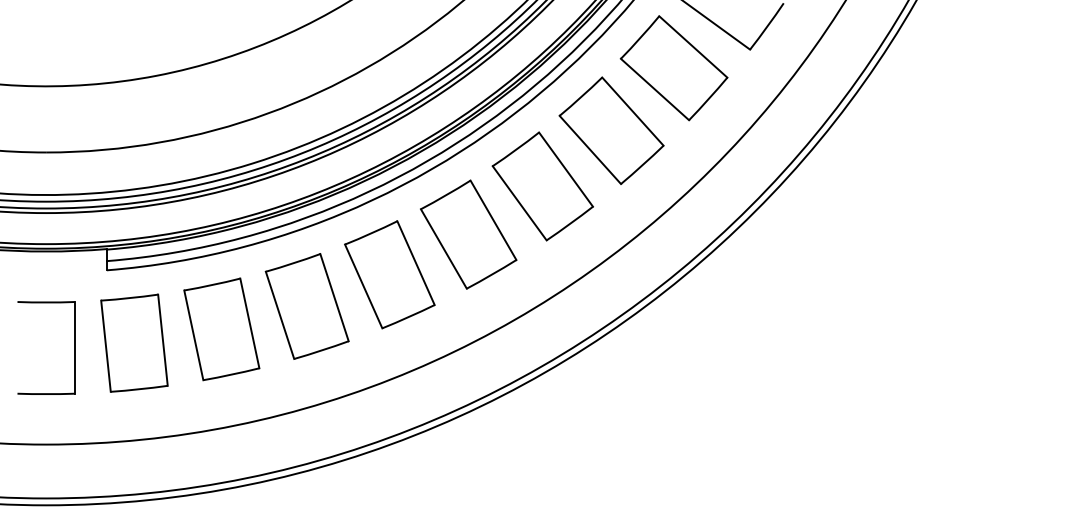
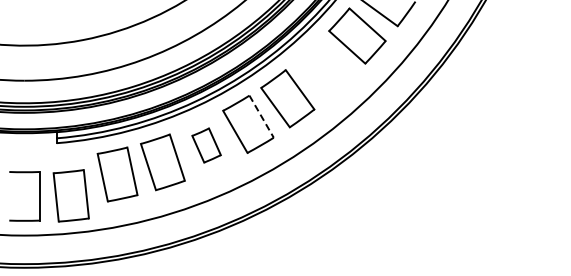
part: (610, 129) -> (323, 68), removed
line: (493, 221) -> (261, 117), solid -> dashed
part: (389, 274) -> (206, 145), size x0.6
part: (132, 342) -> (70, 195), moved
part: (74, 348) -> (39, 196), moved

